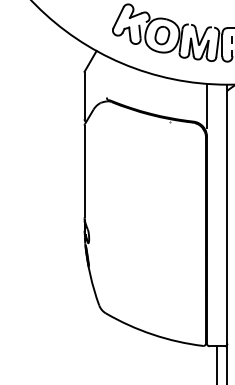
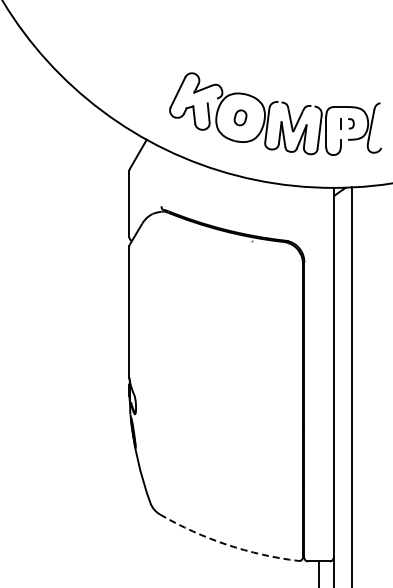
part: (162, 35) -> (240, 117), size x0.6
line: (207, 105) -> (304, 217), removed
arc: (153, 334) -> (227, 544), solid -> dashed

